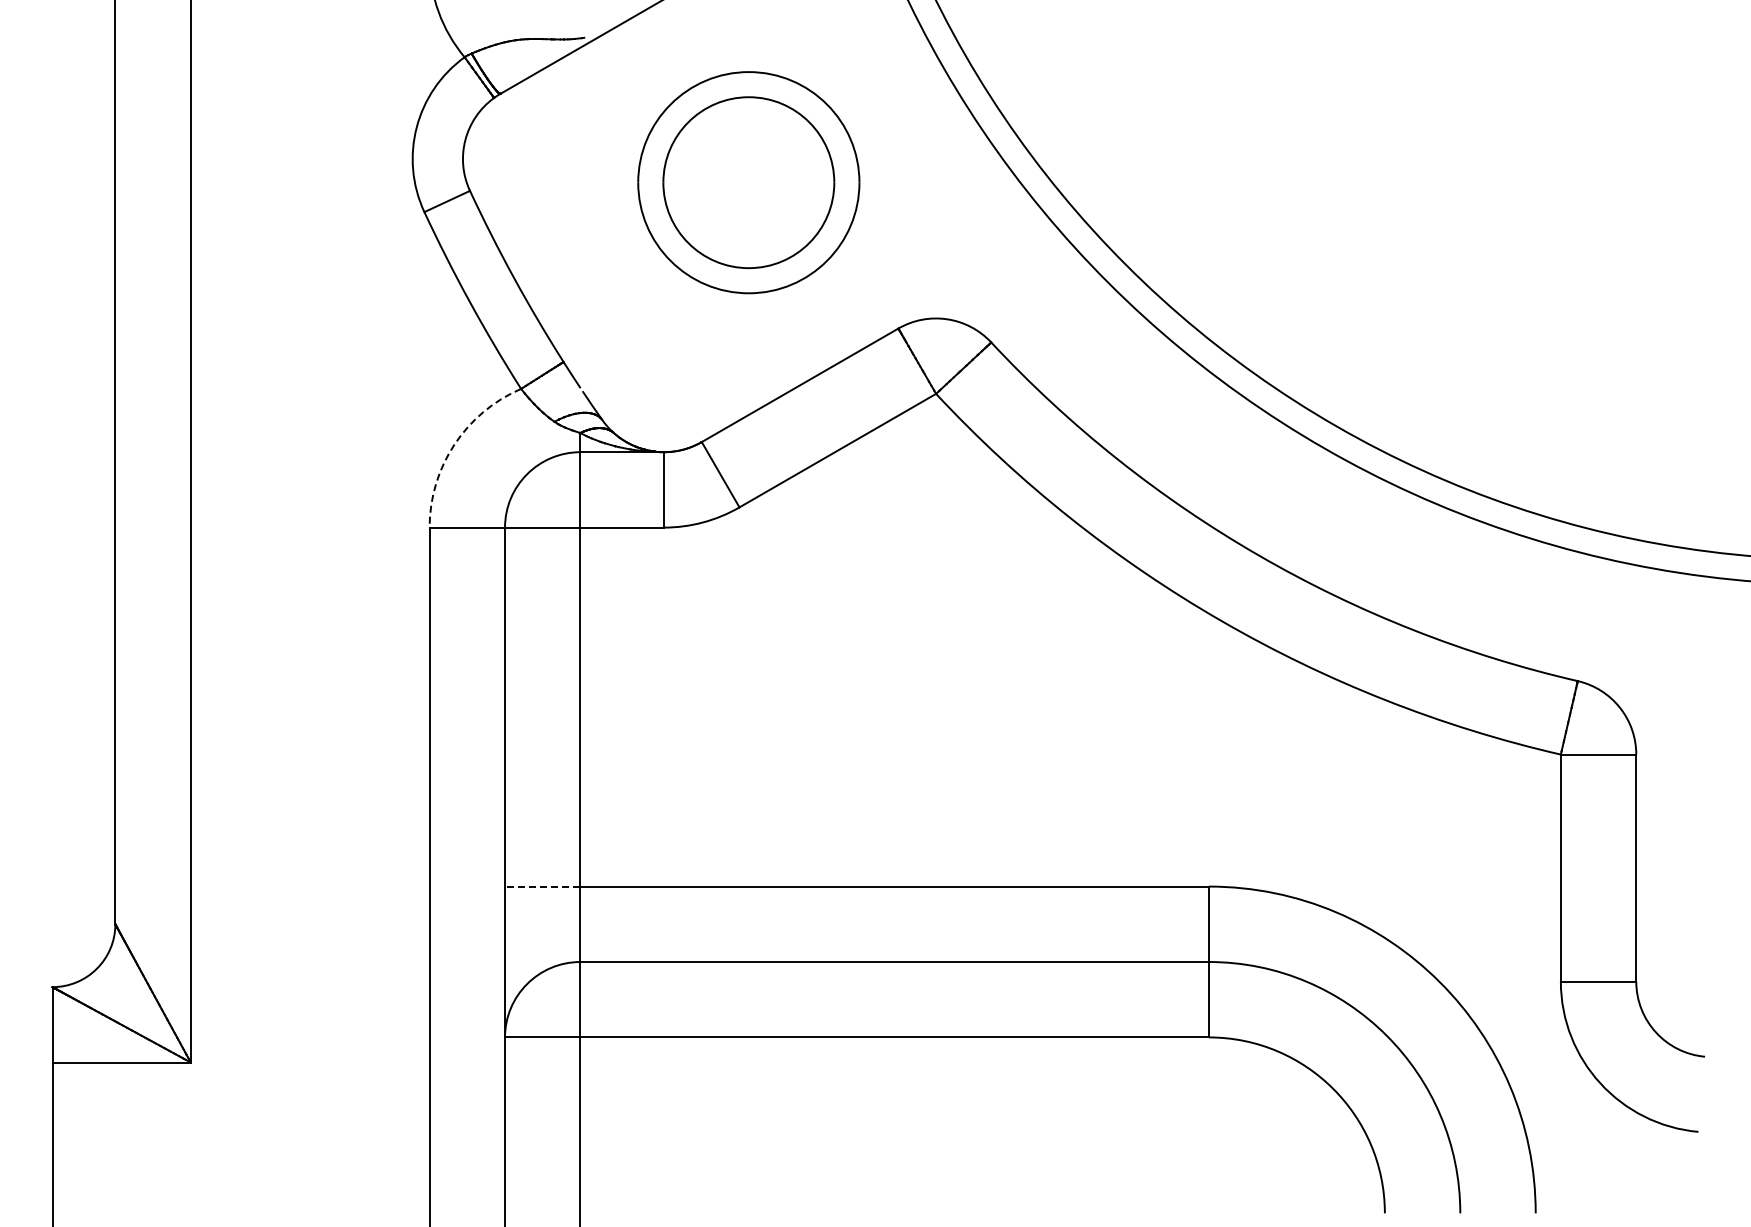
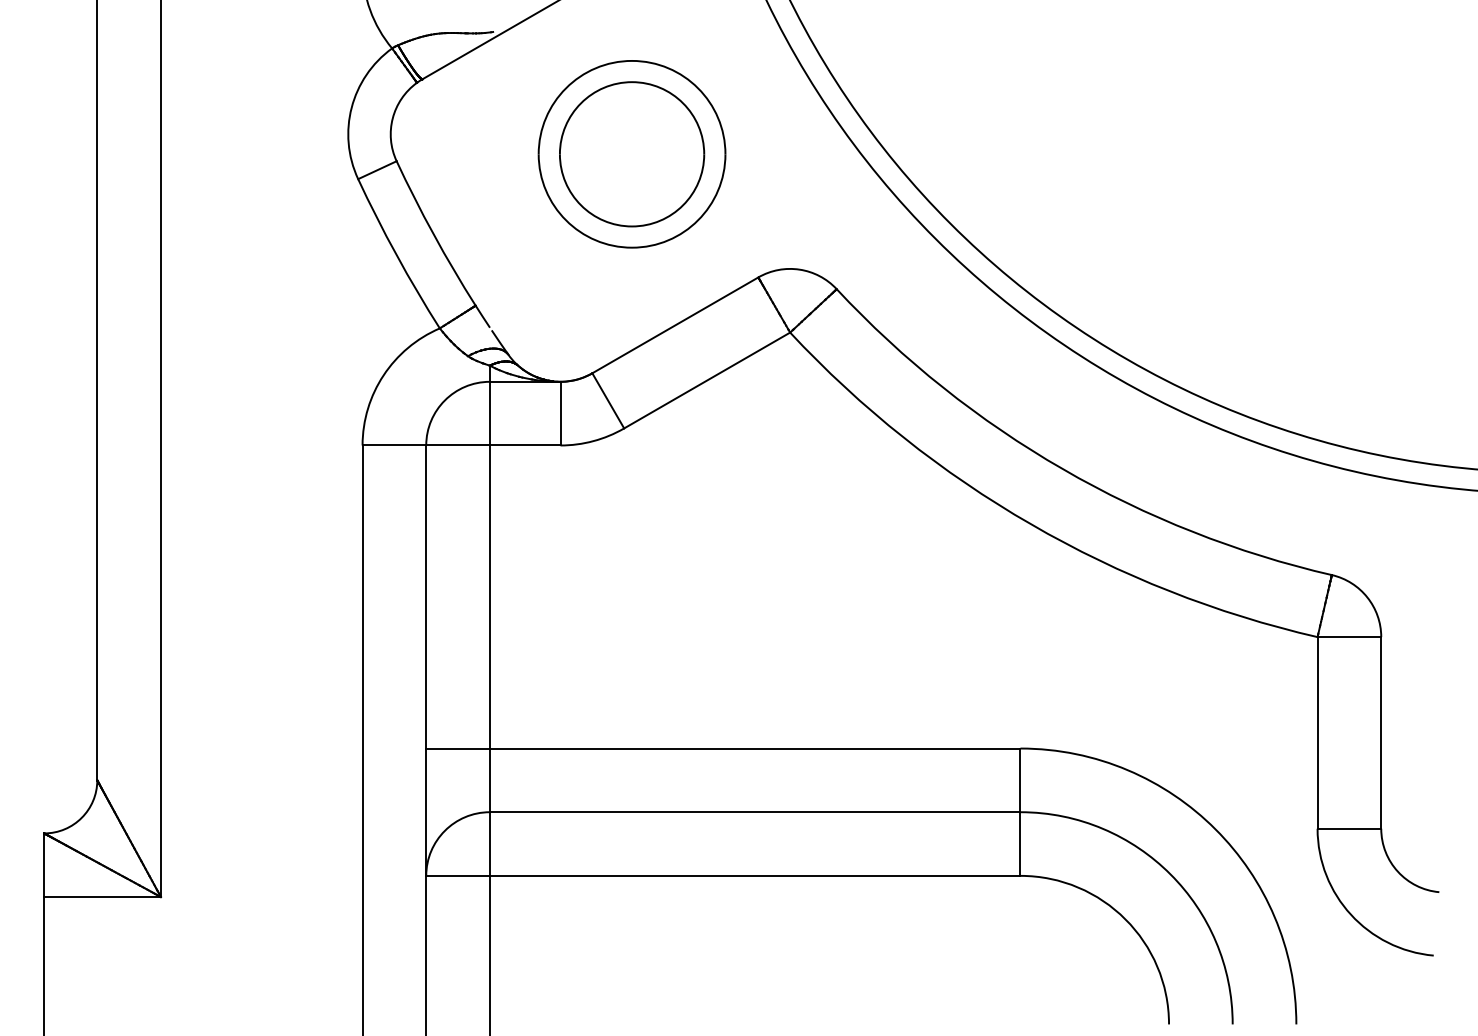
arc: (454, 444) -> (383, 375), dashed -> solid
line: (542, 886) -> (457, 748), dashed -> solid

